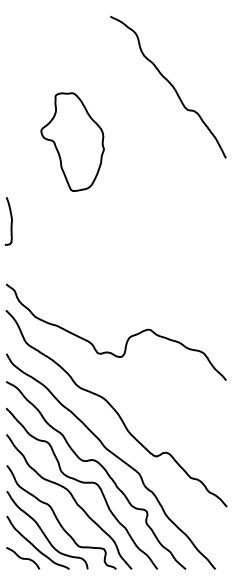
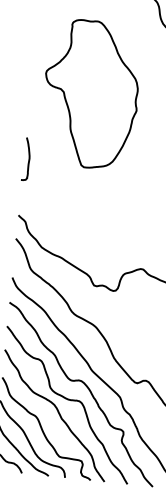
part: (72, 141) -> (90, 93), size x1.67

